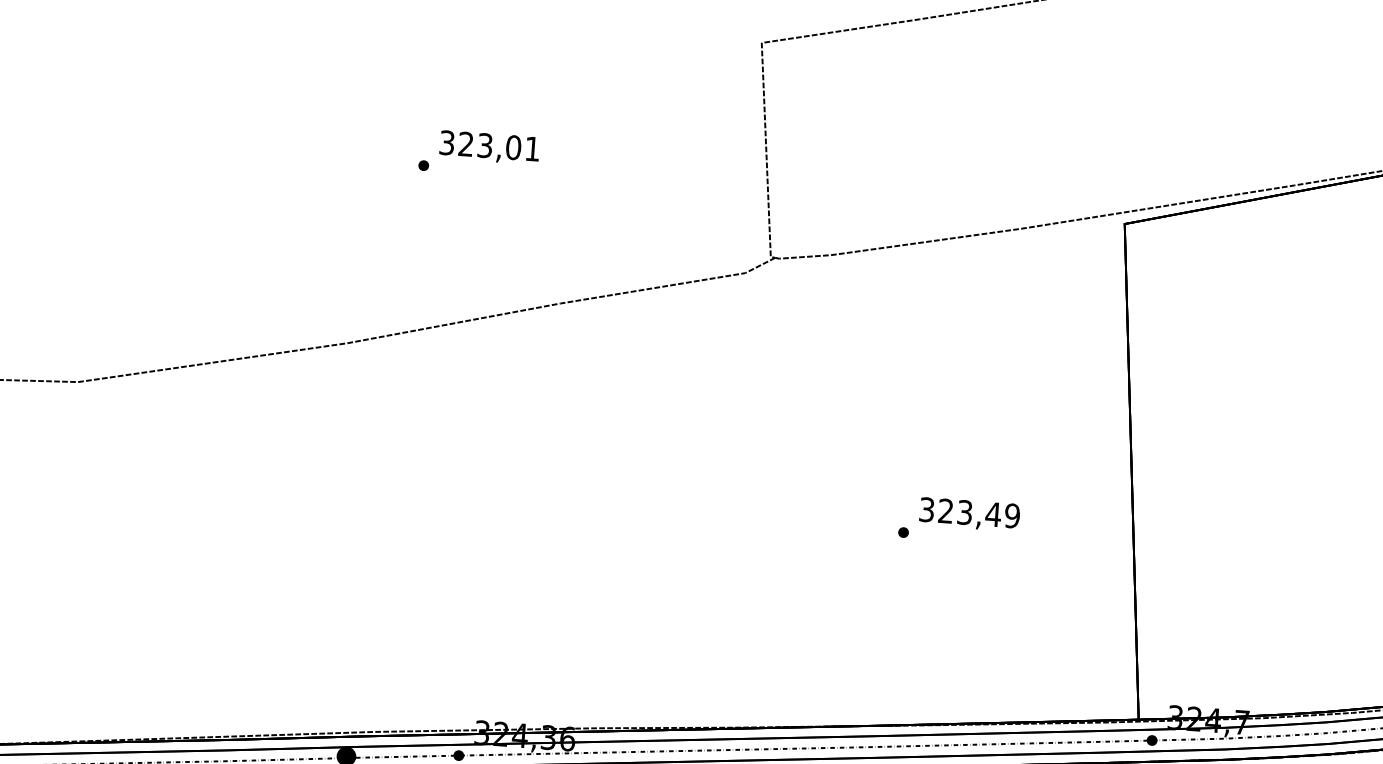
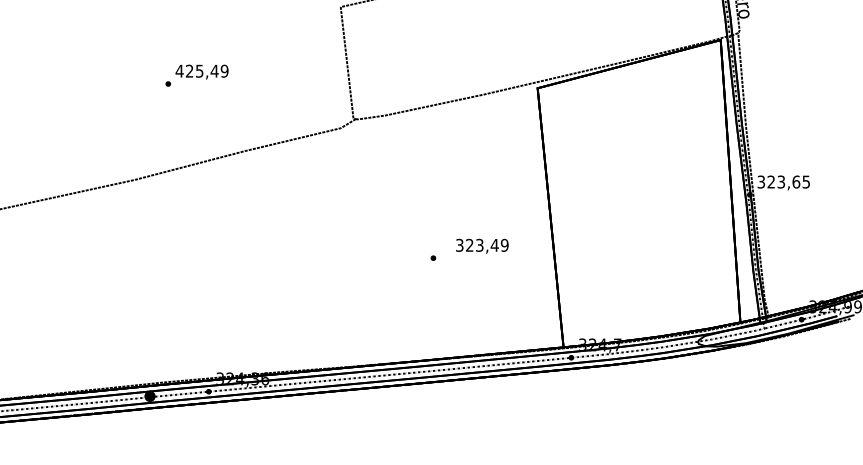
text: (488, 144) -> (201, 70), 323,01 -> 425,49
text: (970, 513) -> (482, 245), moved

